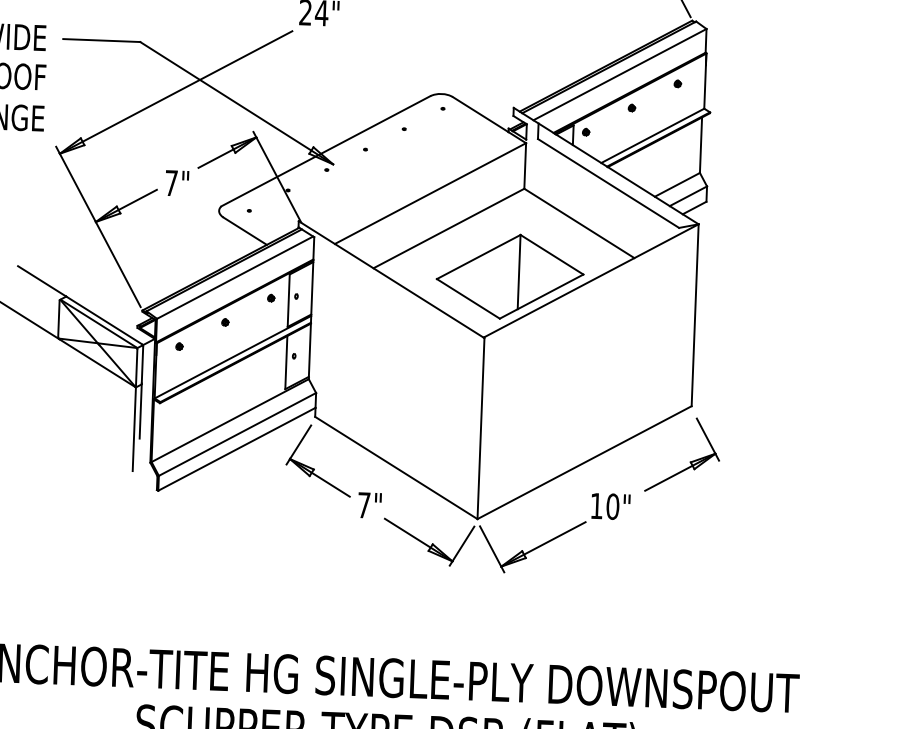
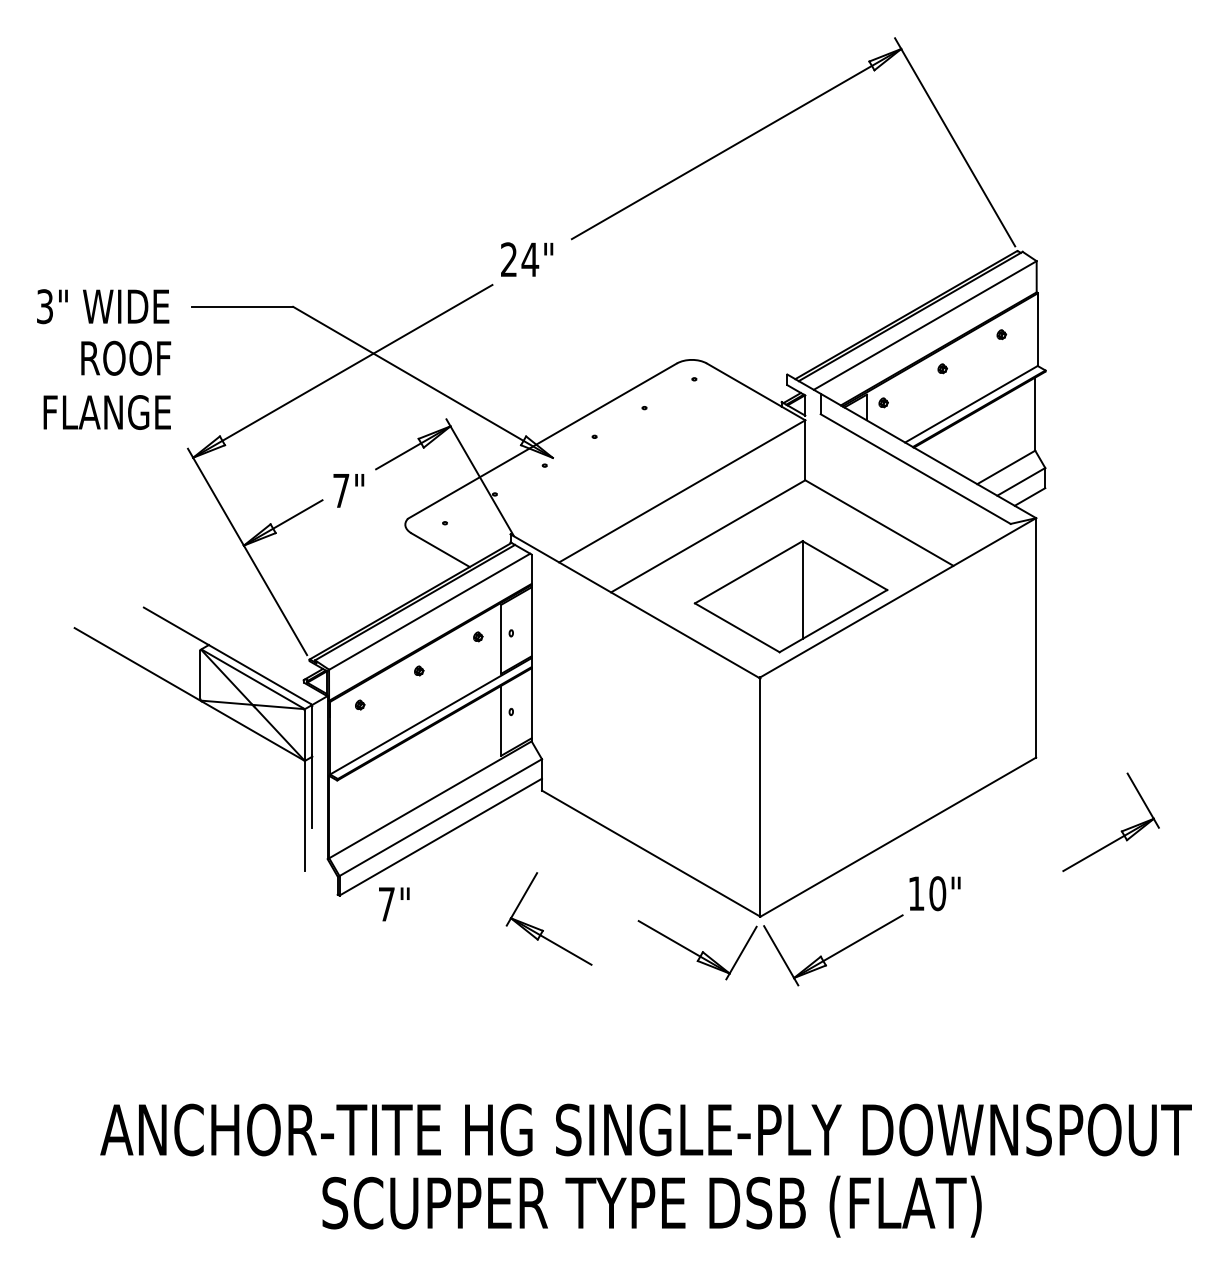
part: (689, 462) -> (1120, 831), moved
part: (313, 468) -> (542, 929), moved
text: (370, 505) -> (394, 904), moved

